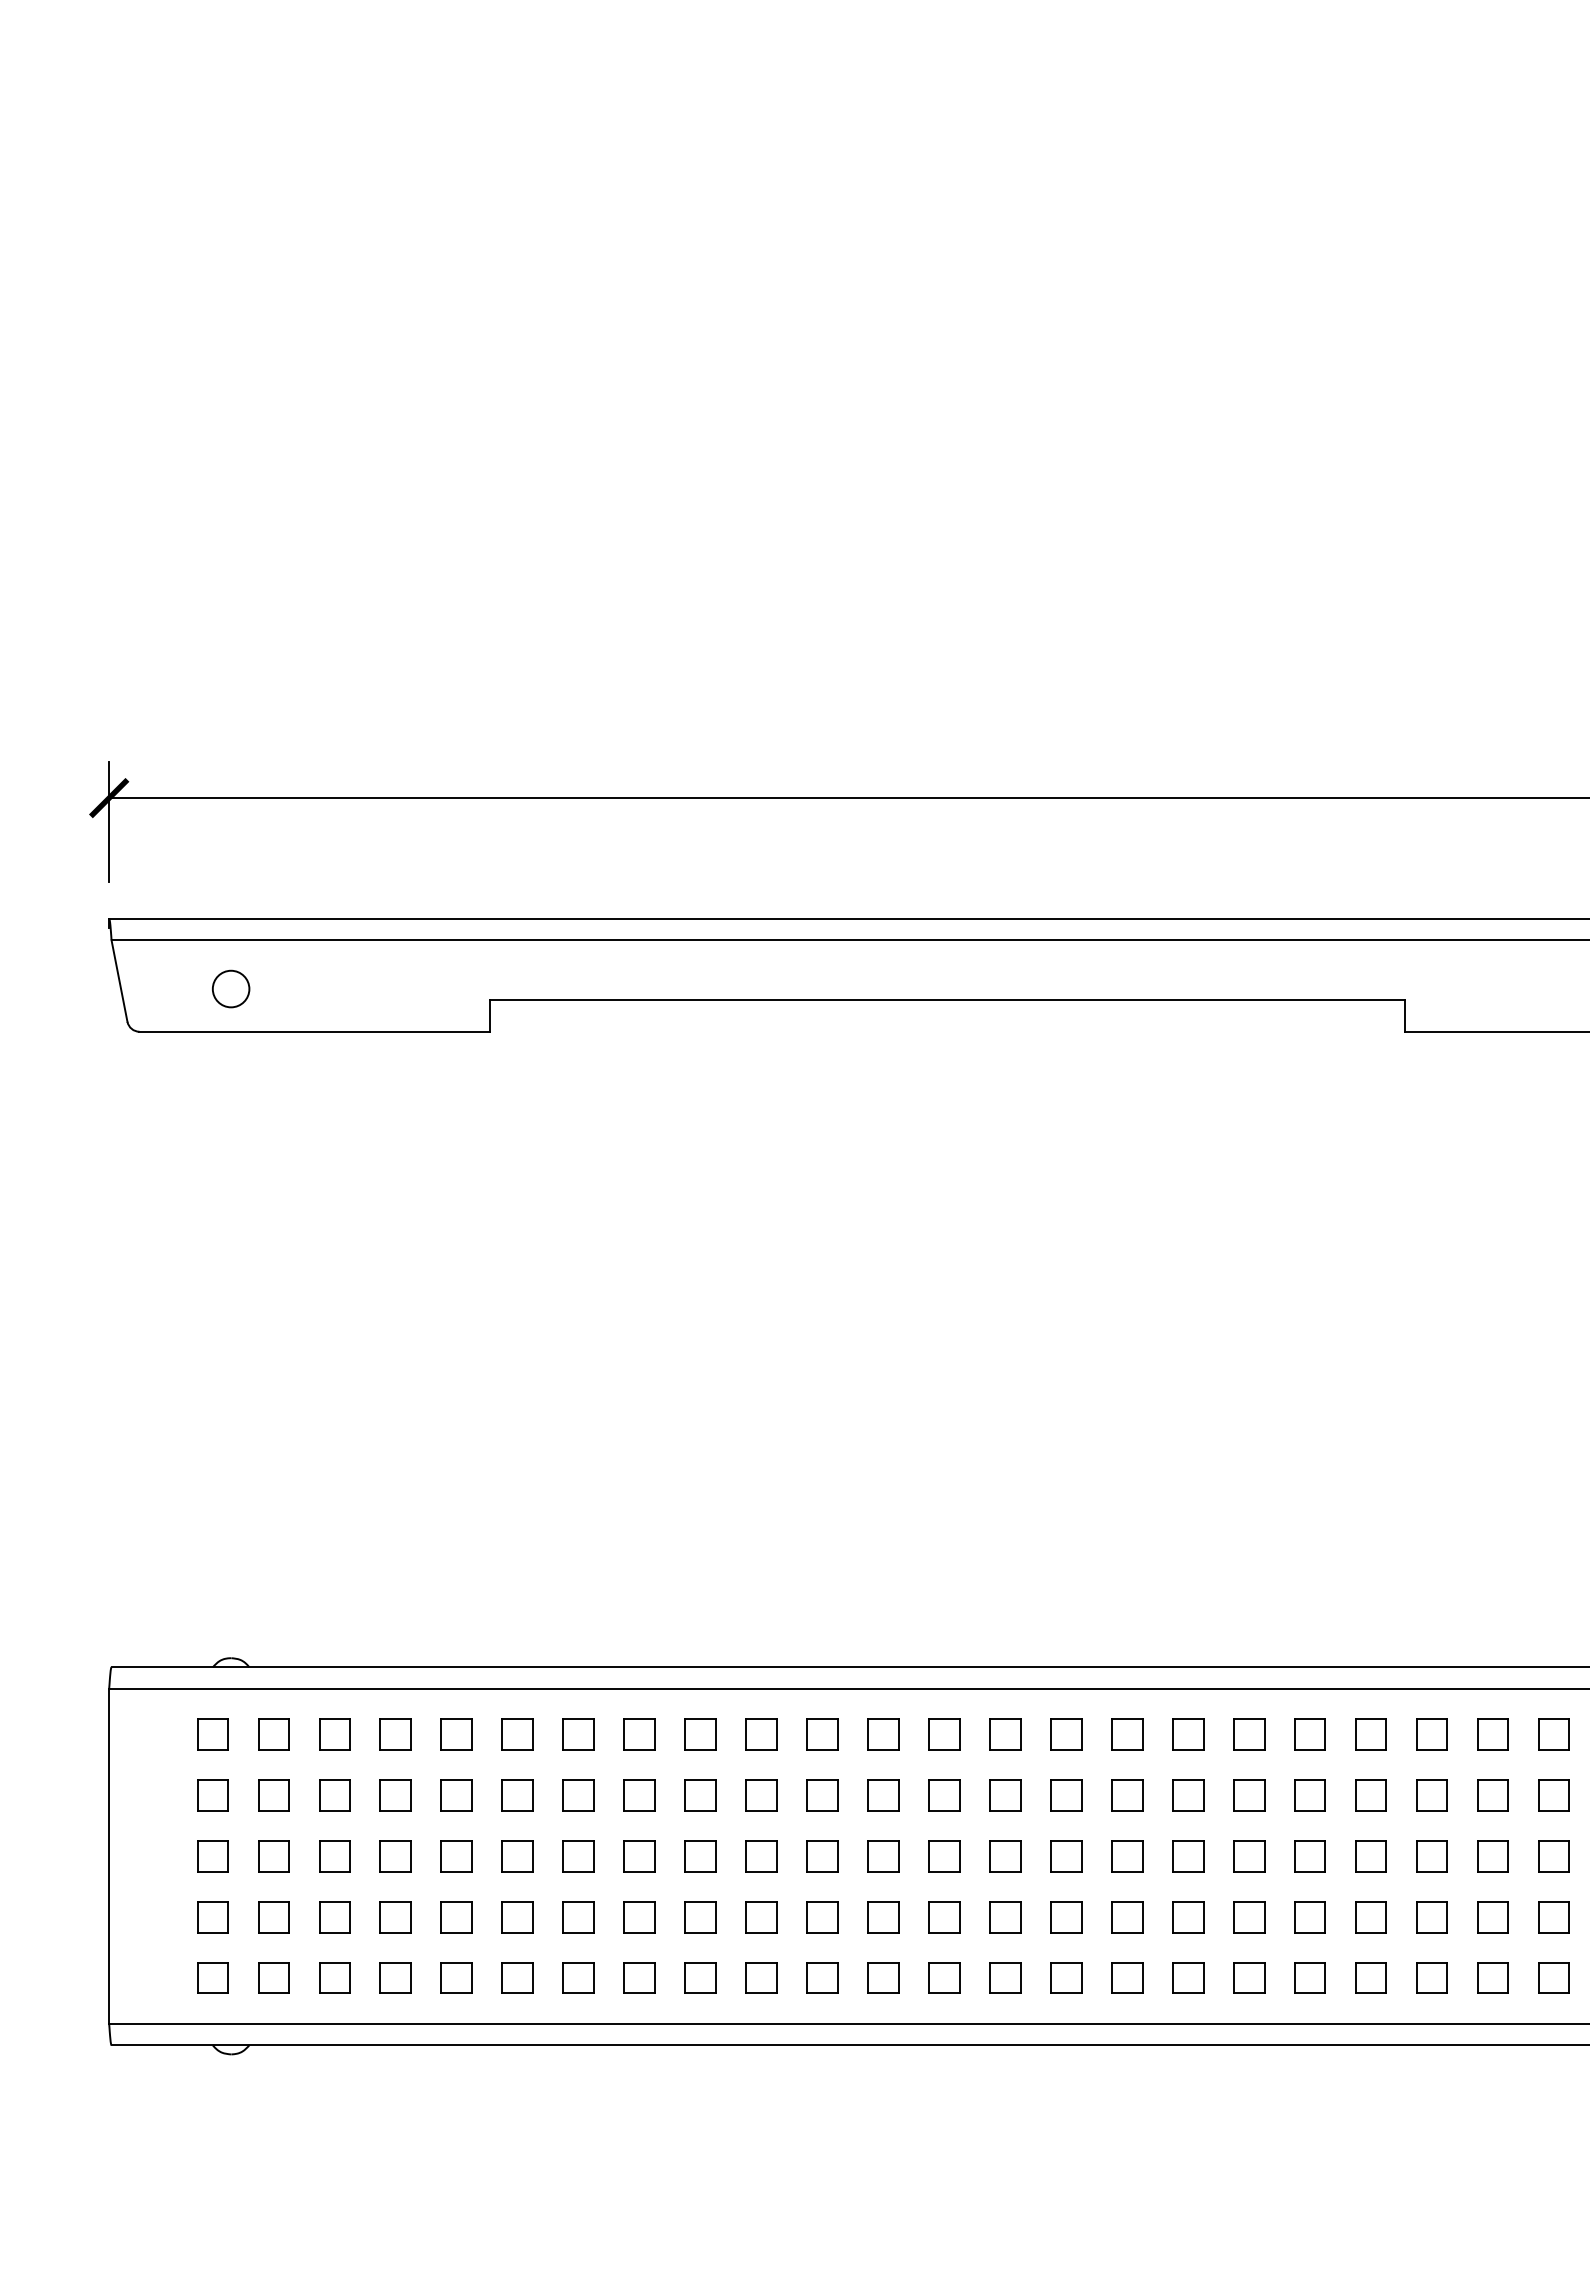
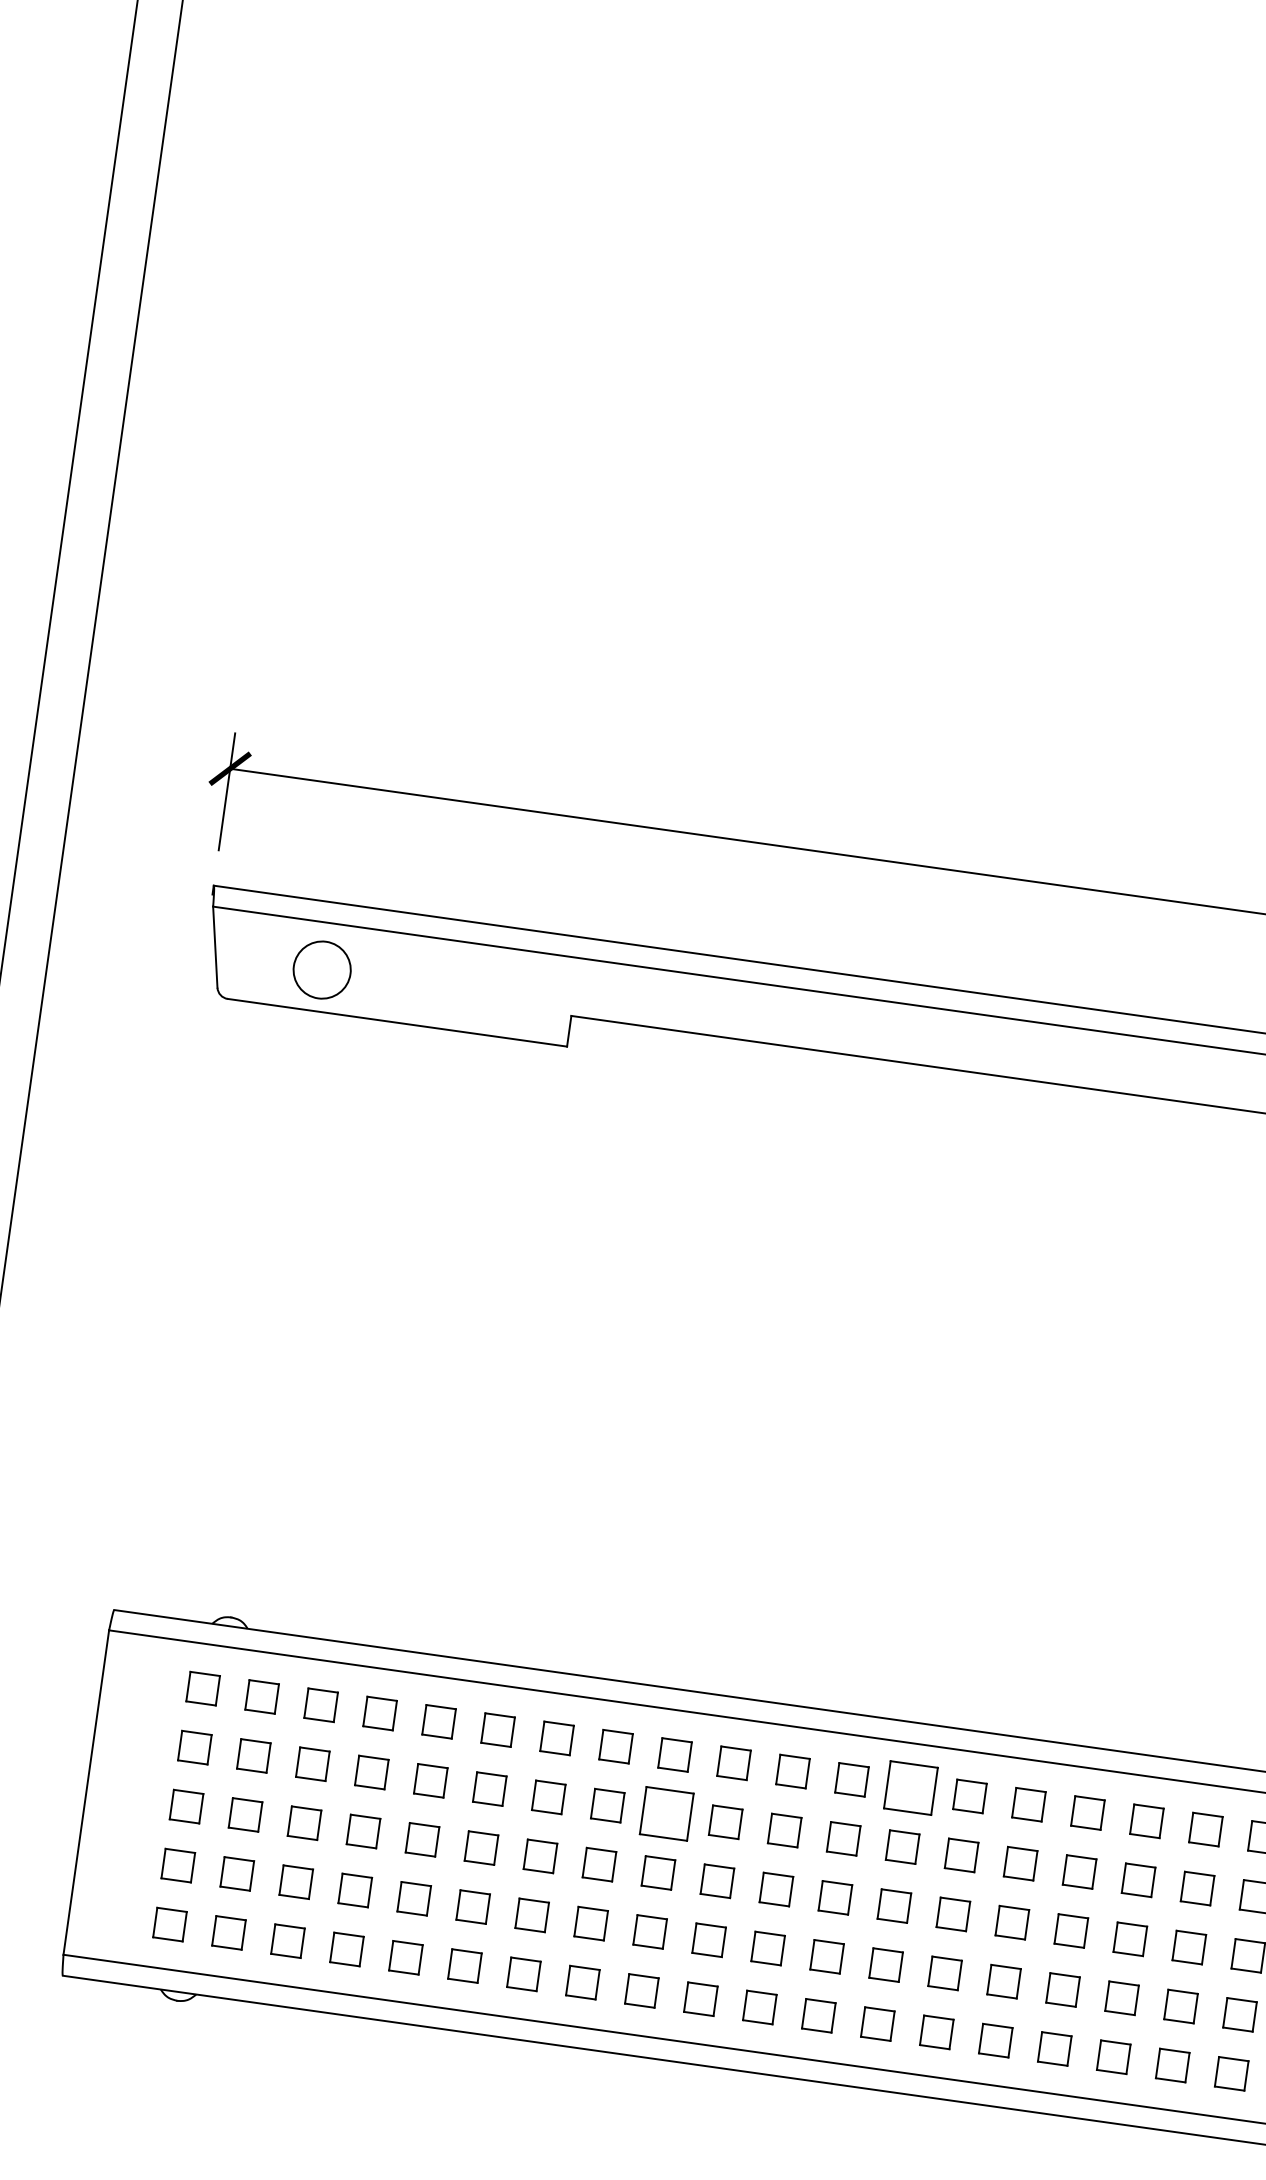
circle: (230, 988) -> (321, 969), size x1.6
part: (944, 1734) -> (911, 1788), size x1.6
part: (700, 1795) -> (666, 1814), size x1.6

